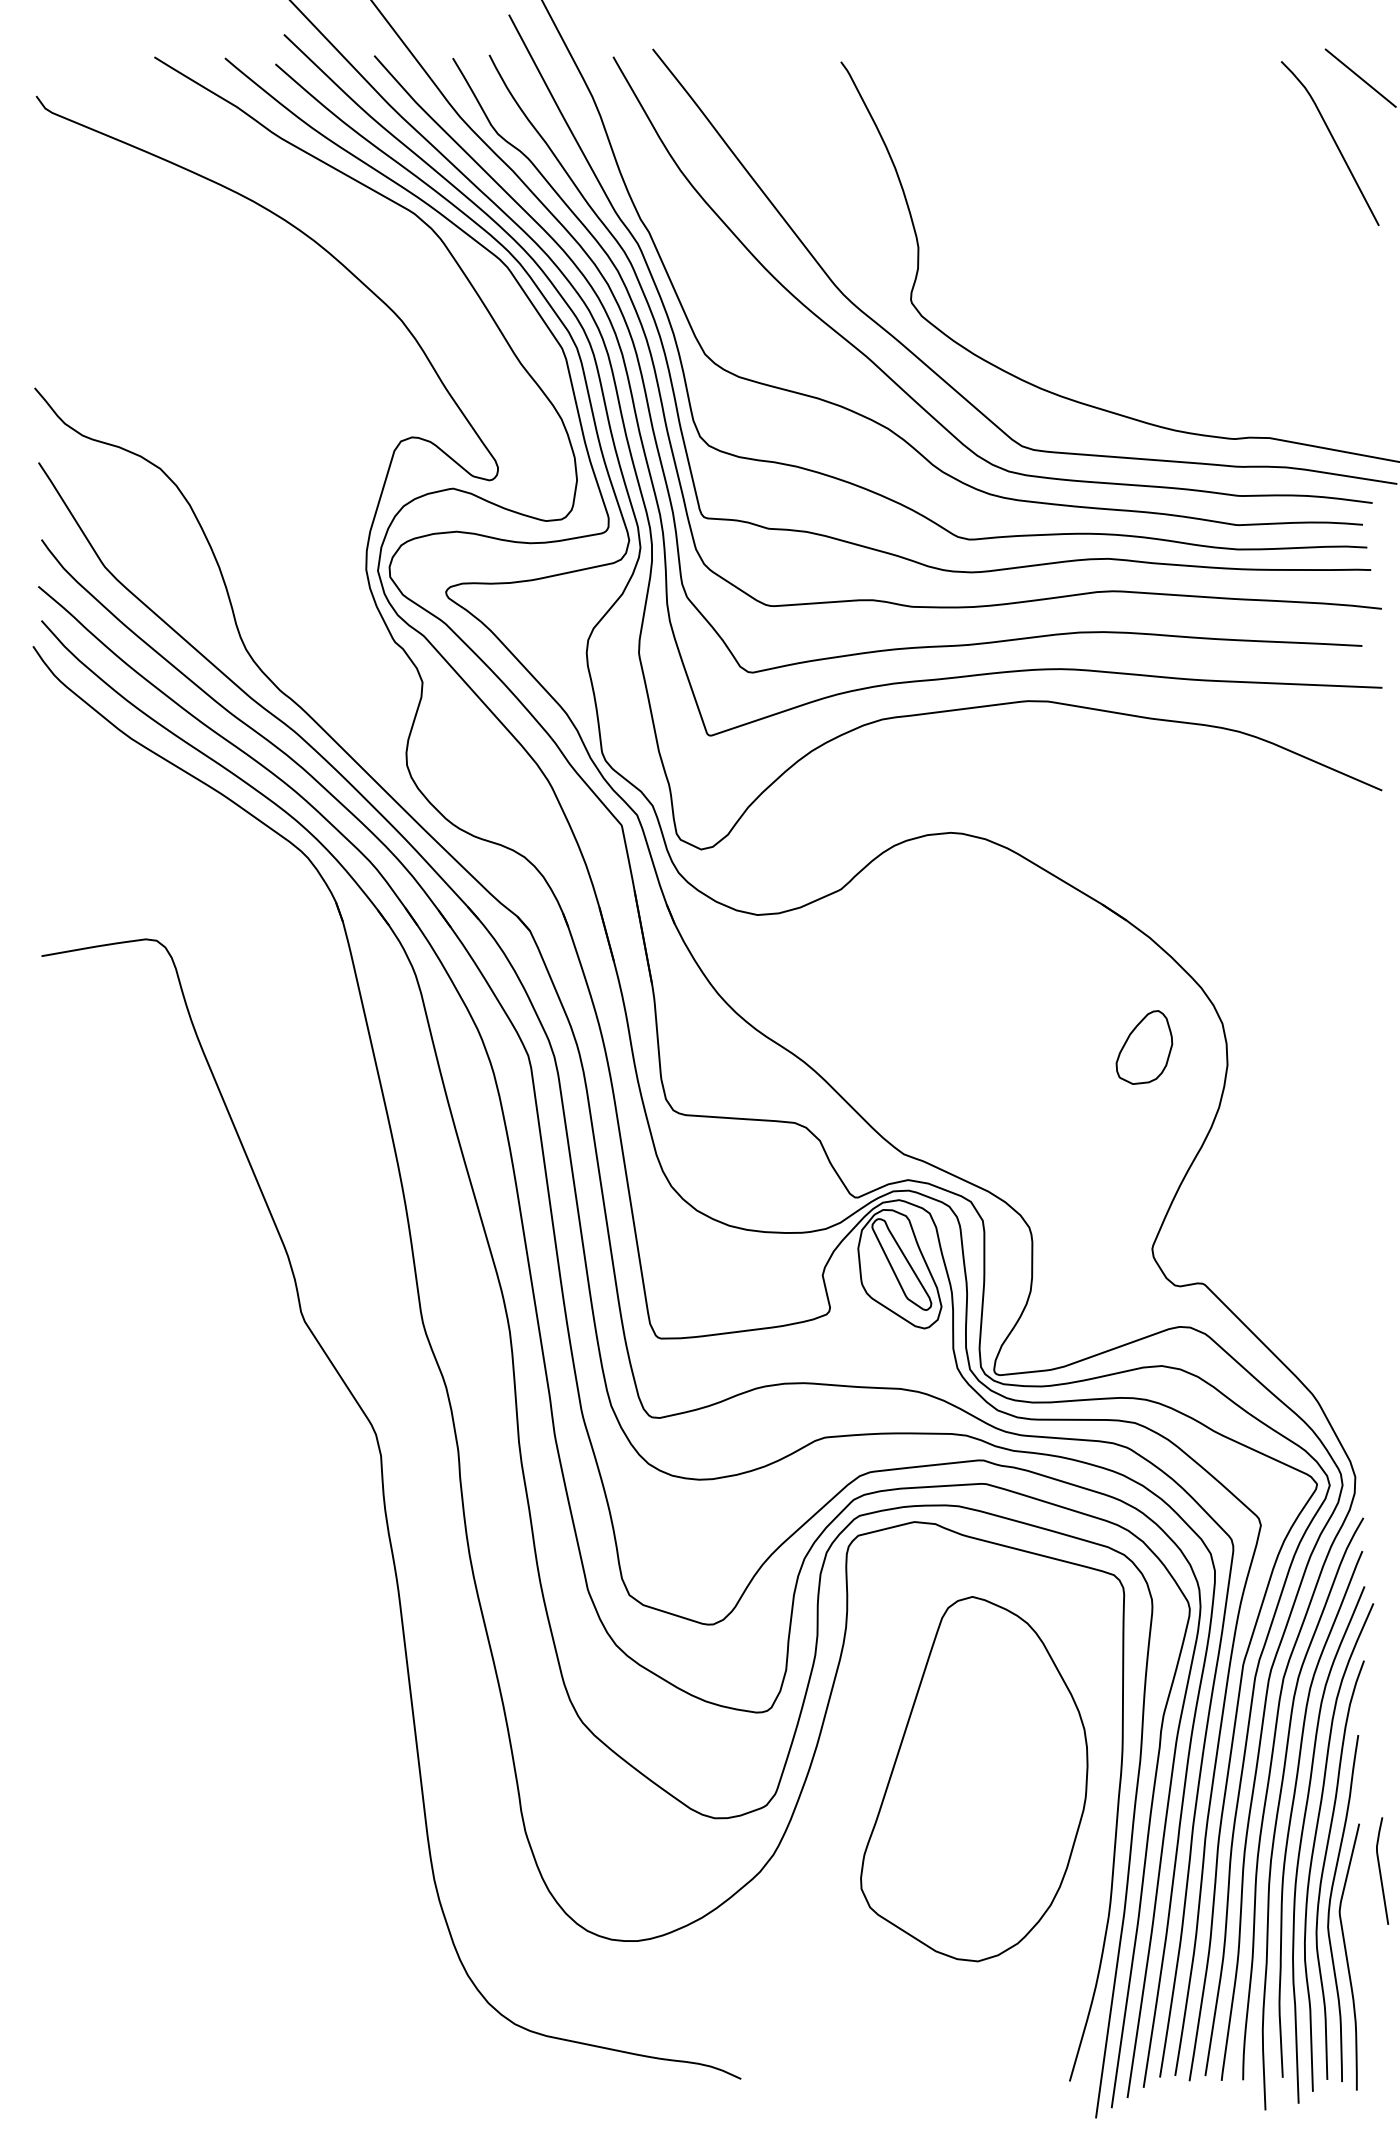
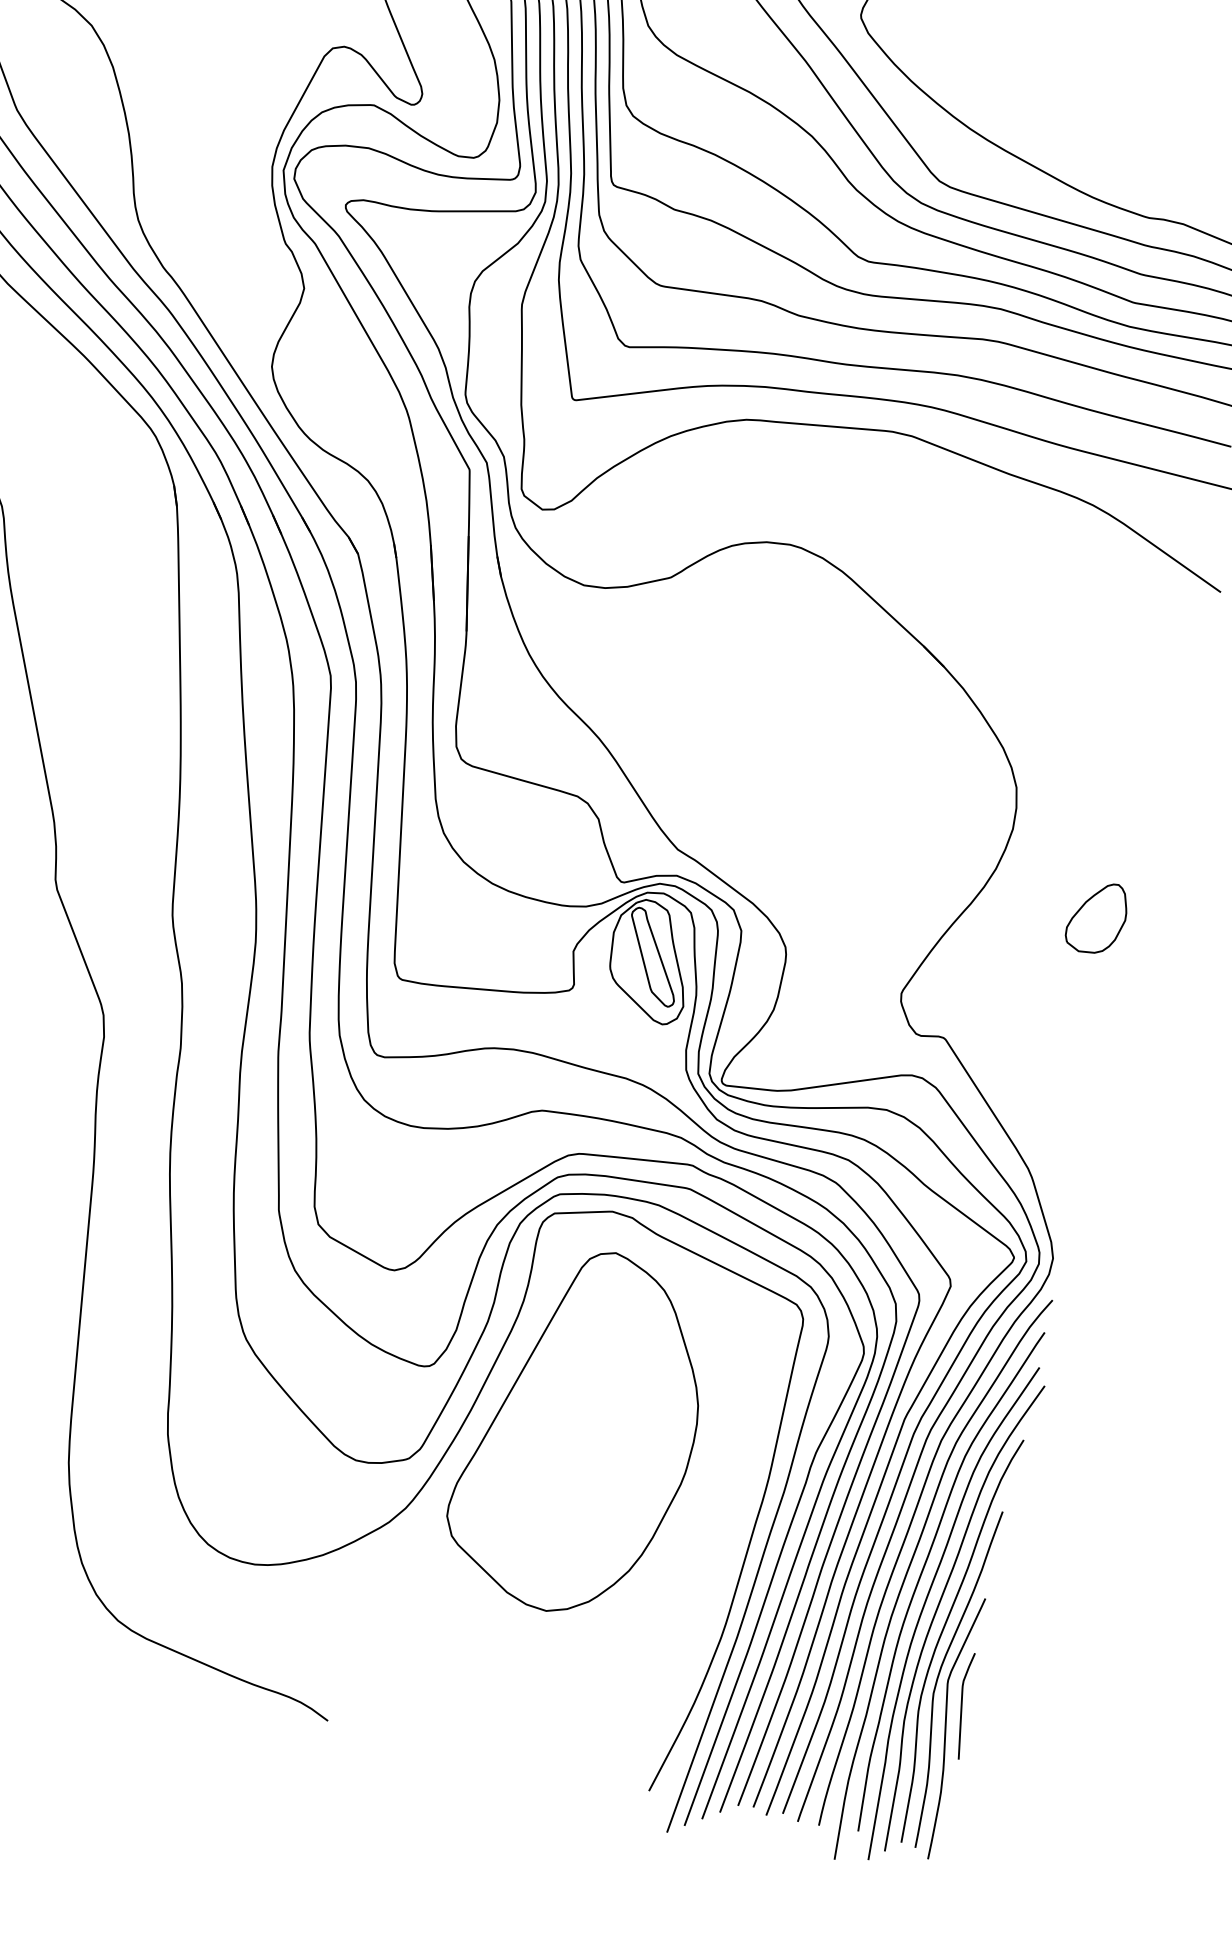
part: (1144, 1047) -> (1097, 917), moved
part: (974, 1779) -> (580, 1432), moved
curve: (1380, 1870) -> (962, 1704), moved

